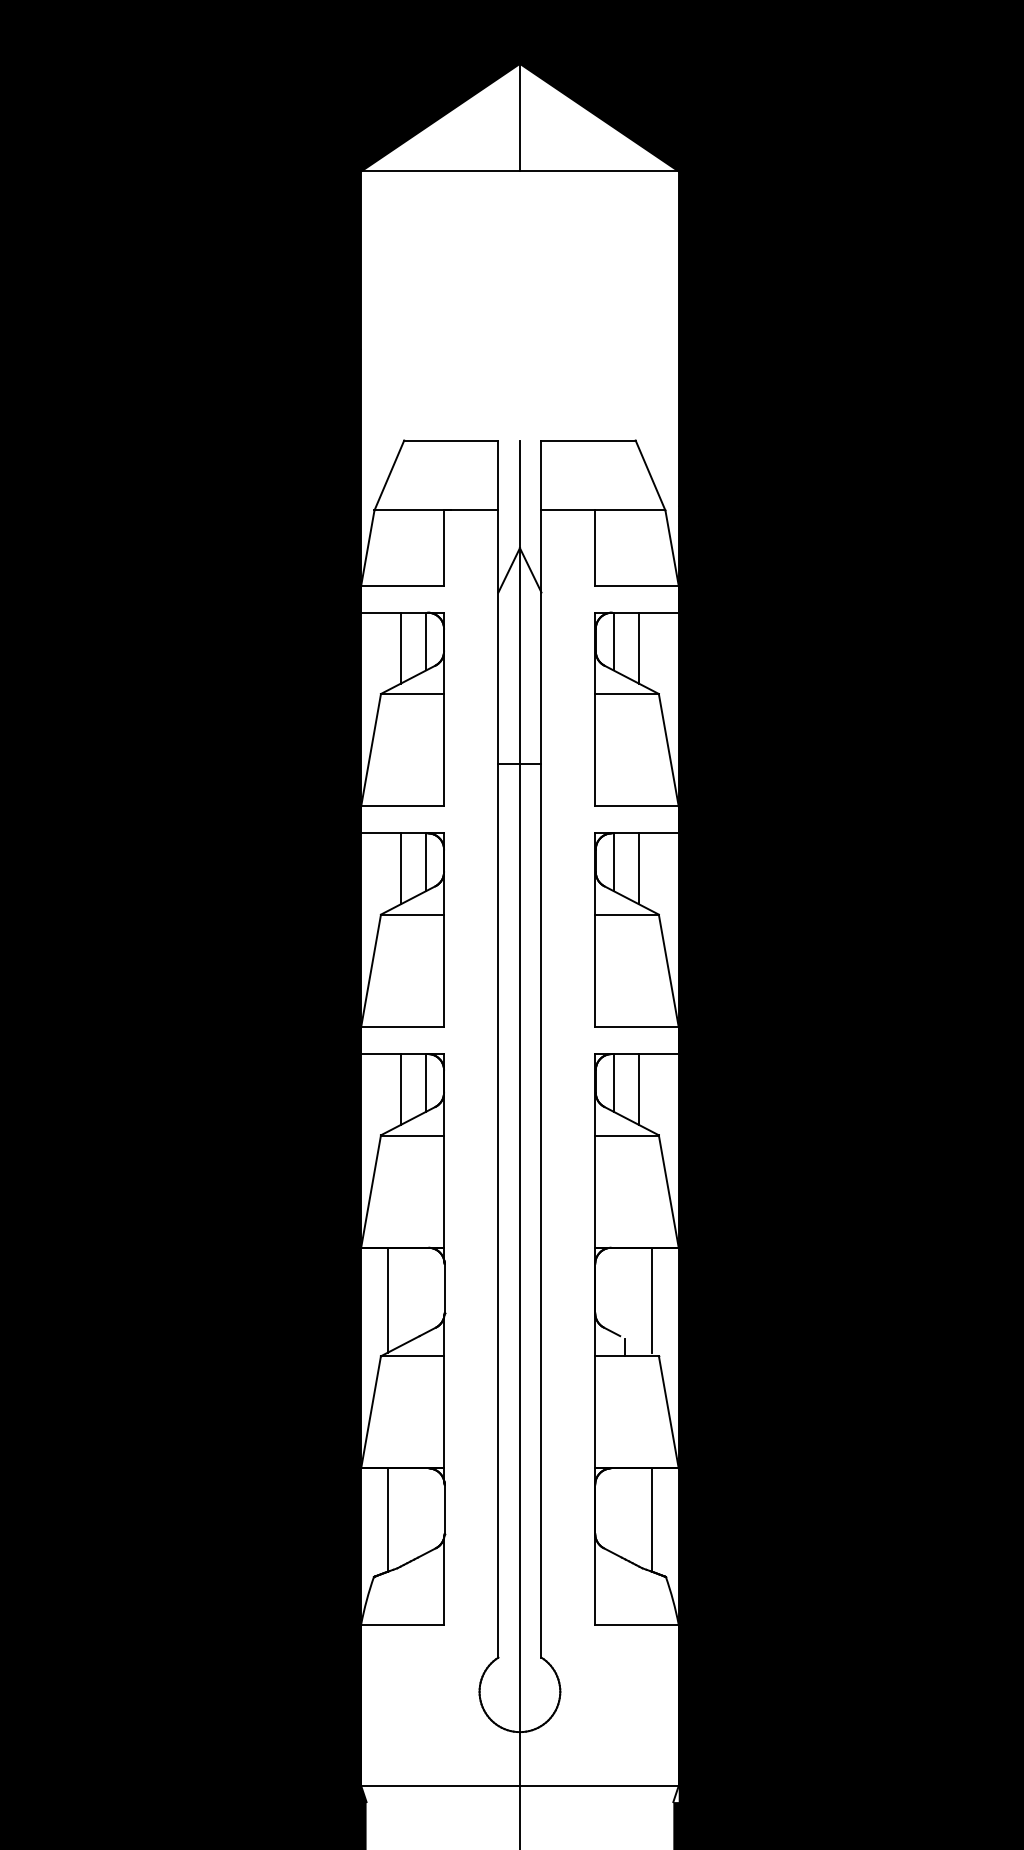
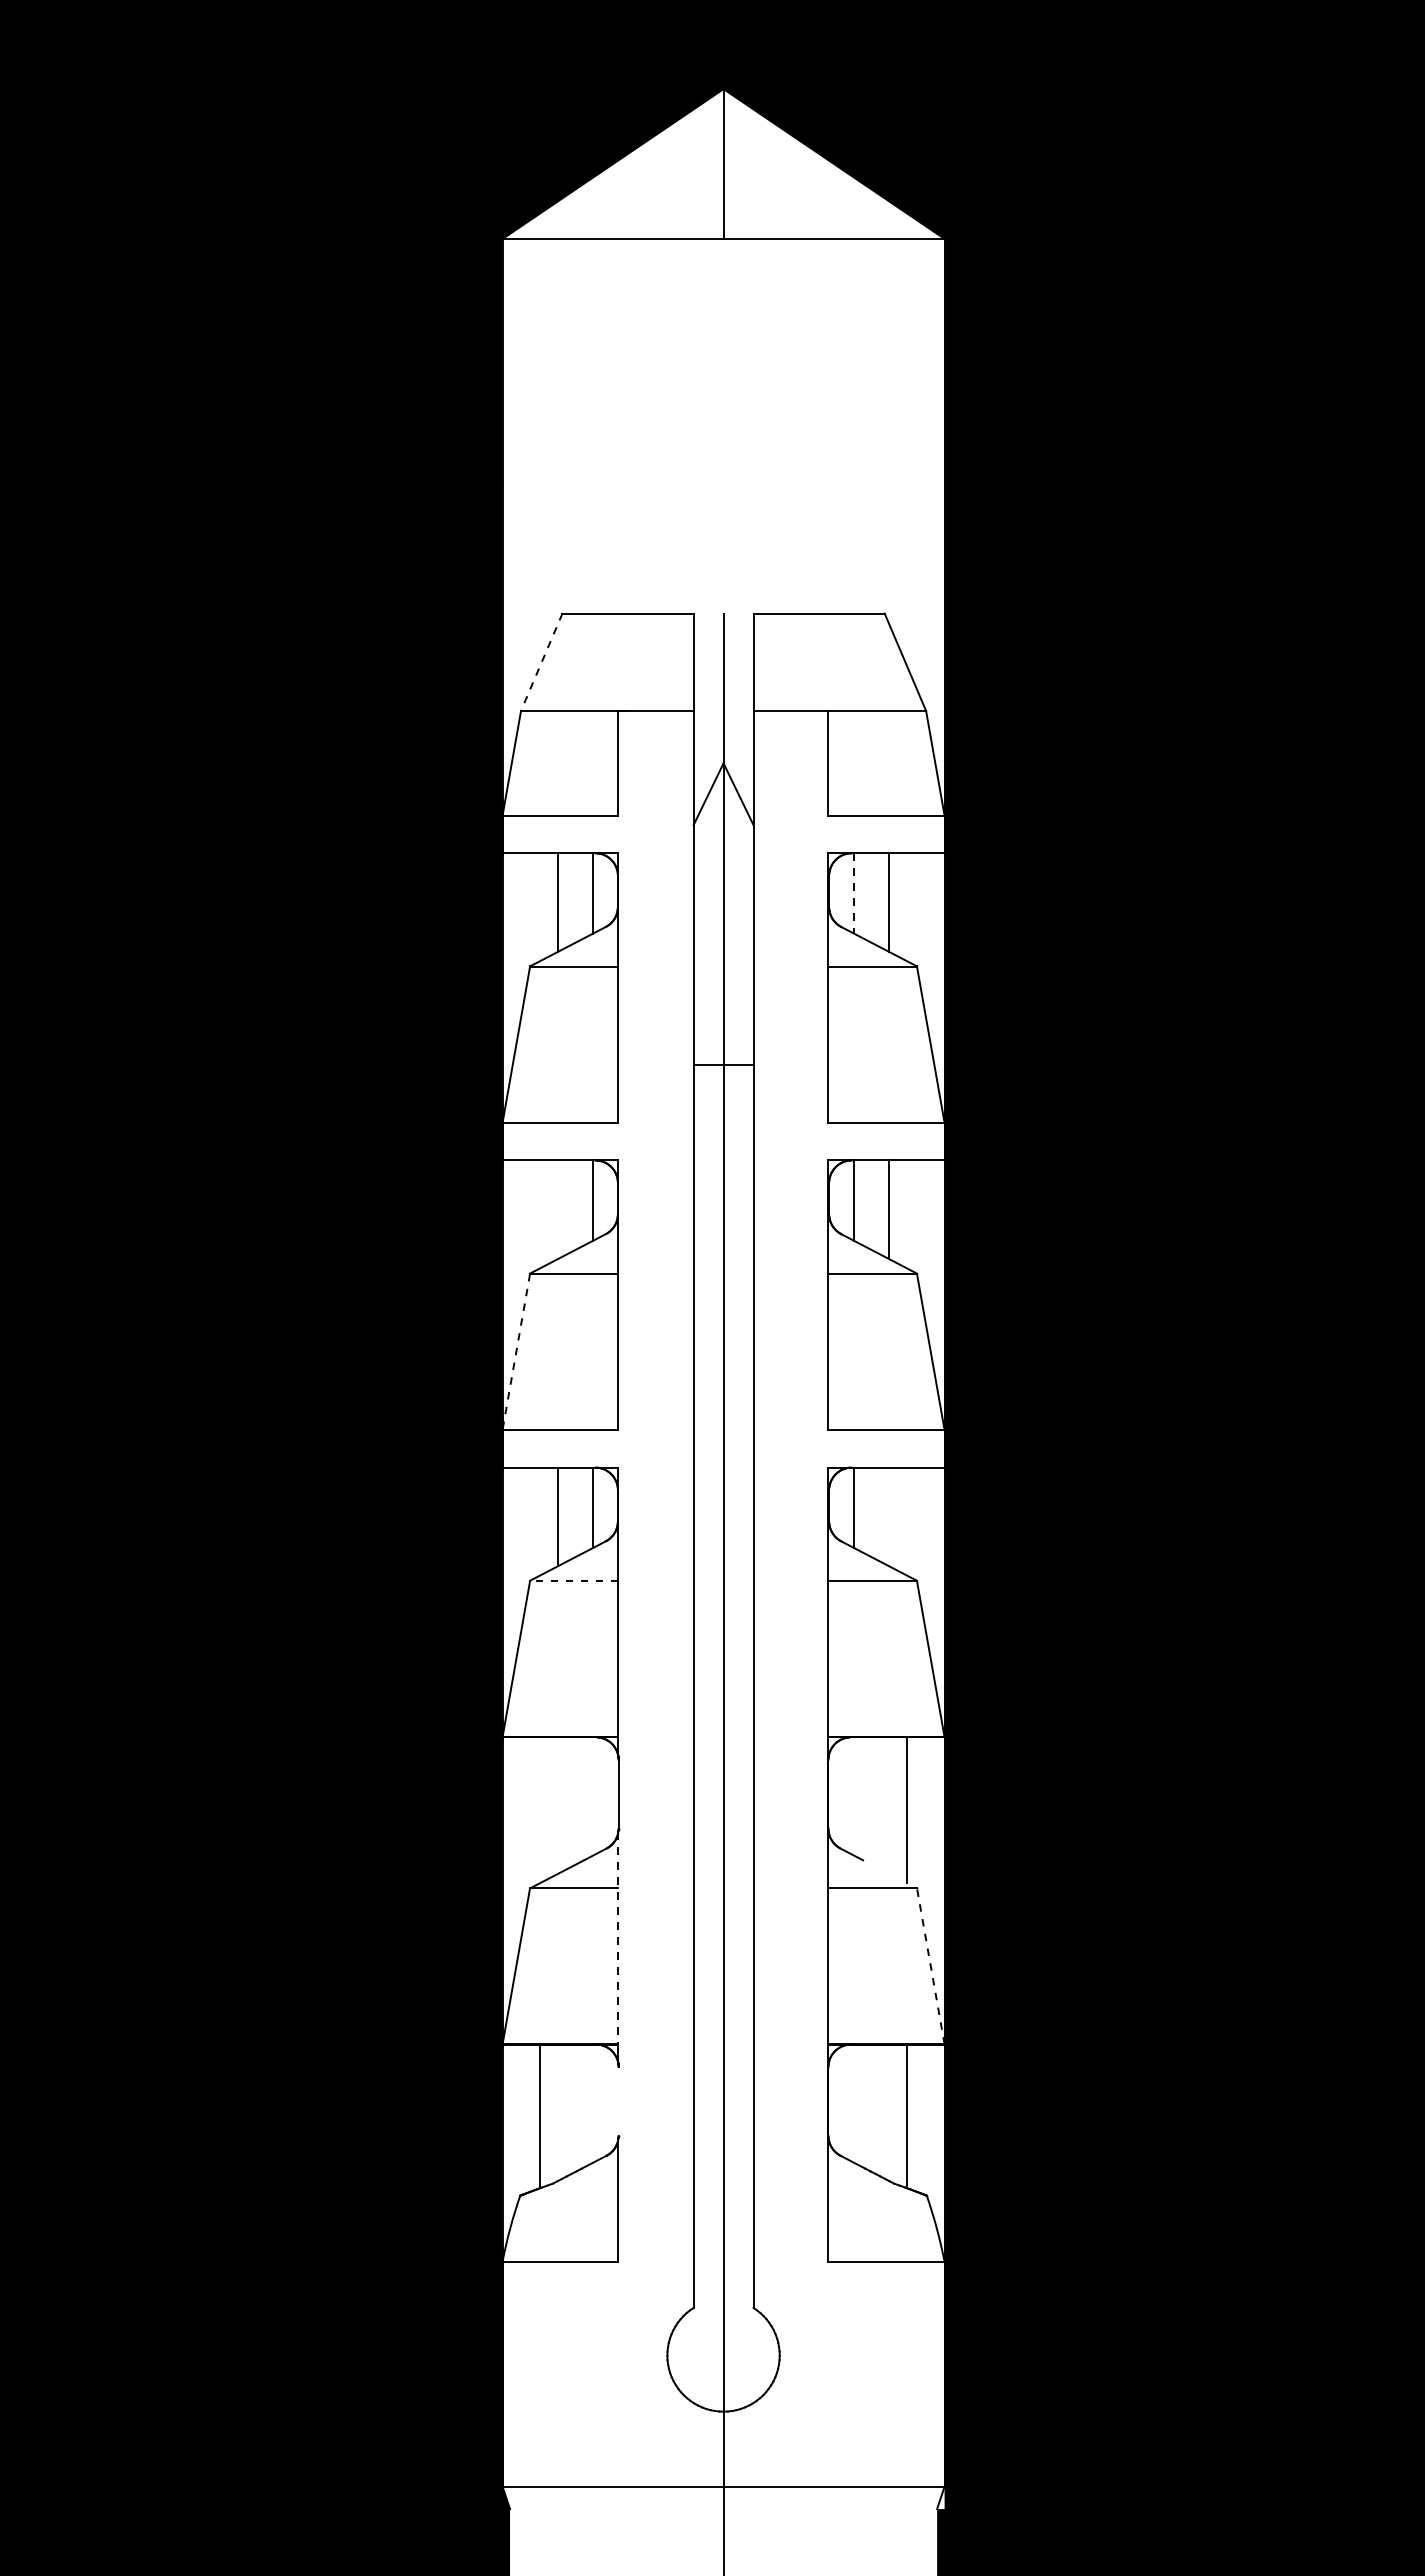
line: (389, 475) -> (541, 662), solid -> dashed
line: (613, 641) -> (854, 893), solid -> dashed
line: (400, 868) -> (557, 1209), removed
line: (371, 971) -> (516, 1352), solid -> dashed
line: (639, 1089) -> (889, 1516), removed
line: (412, 1135) -> (573, 1581), solid -> dashed
line: (387, 1300) -> (539, 1810), removed
line: (624, 1347) -> (869, 1875), removed
line: (444, 1392) -> (618, 1938), solid -> dashed
line: (668, 1411) -> (930, 1965), solid -> dashed
line: (444, 1509) -> (618, 2101), removed

